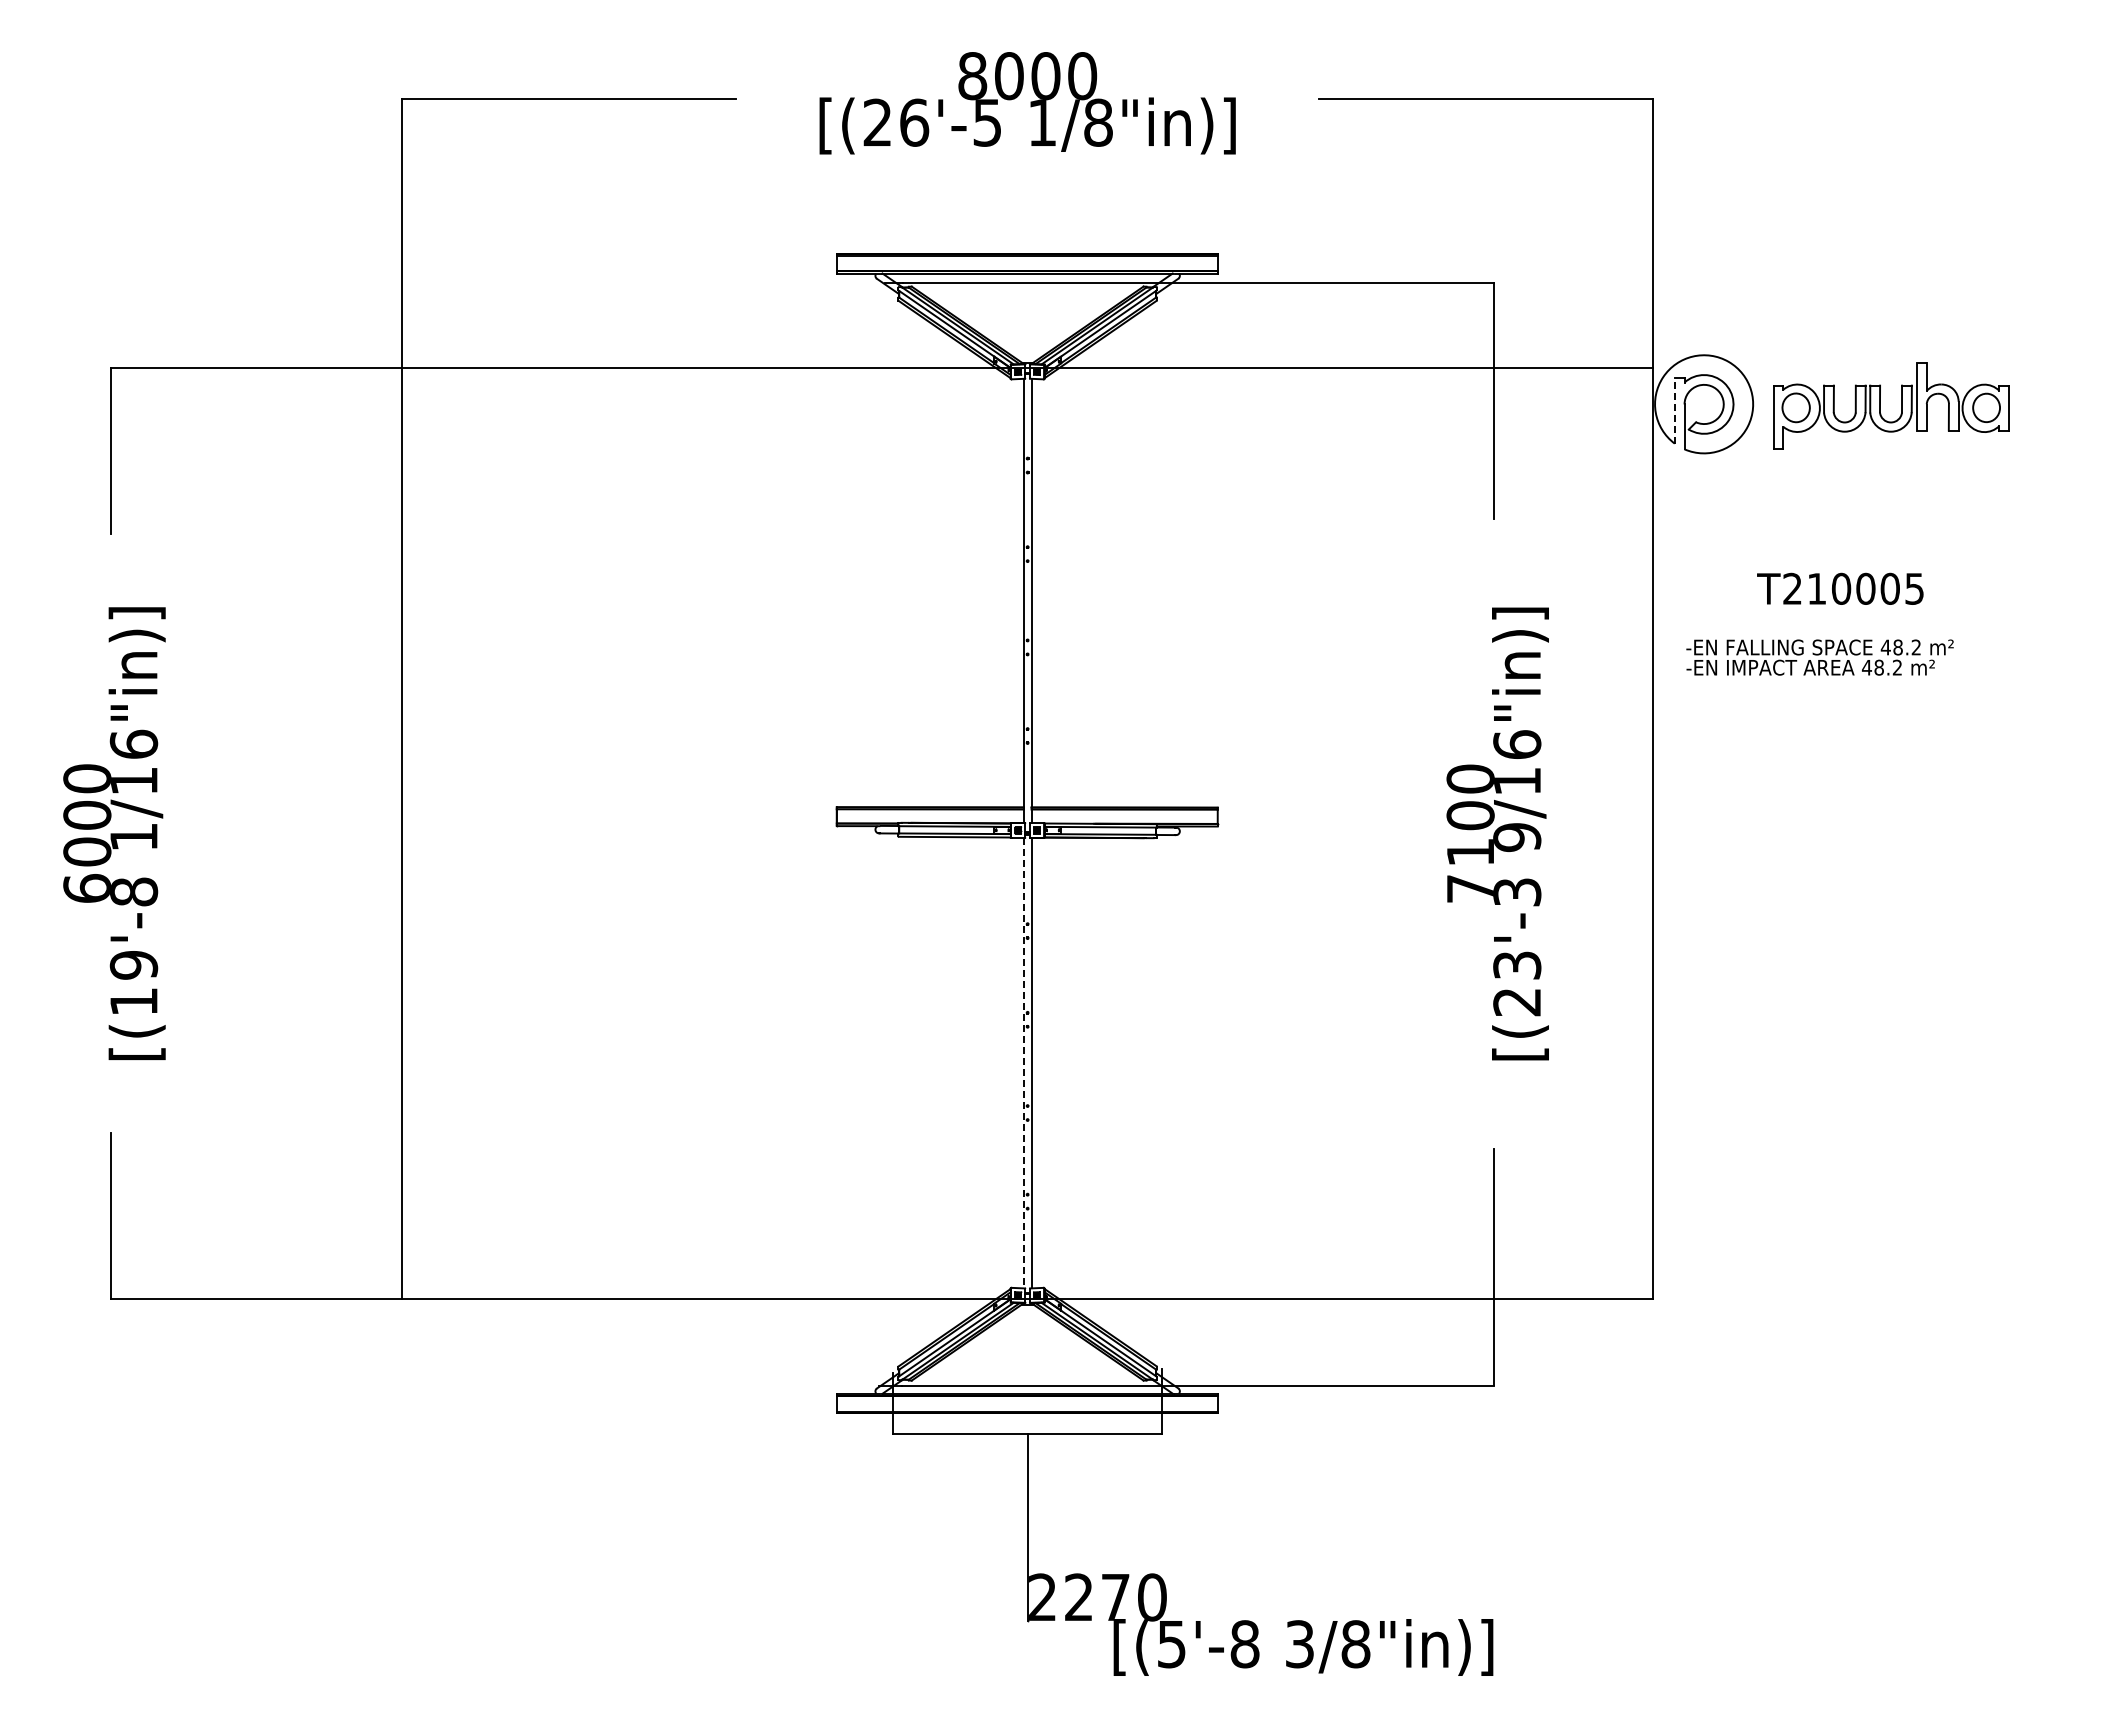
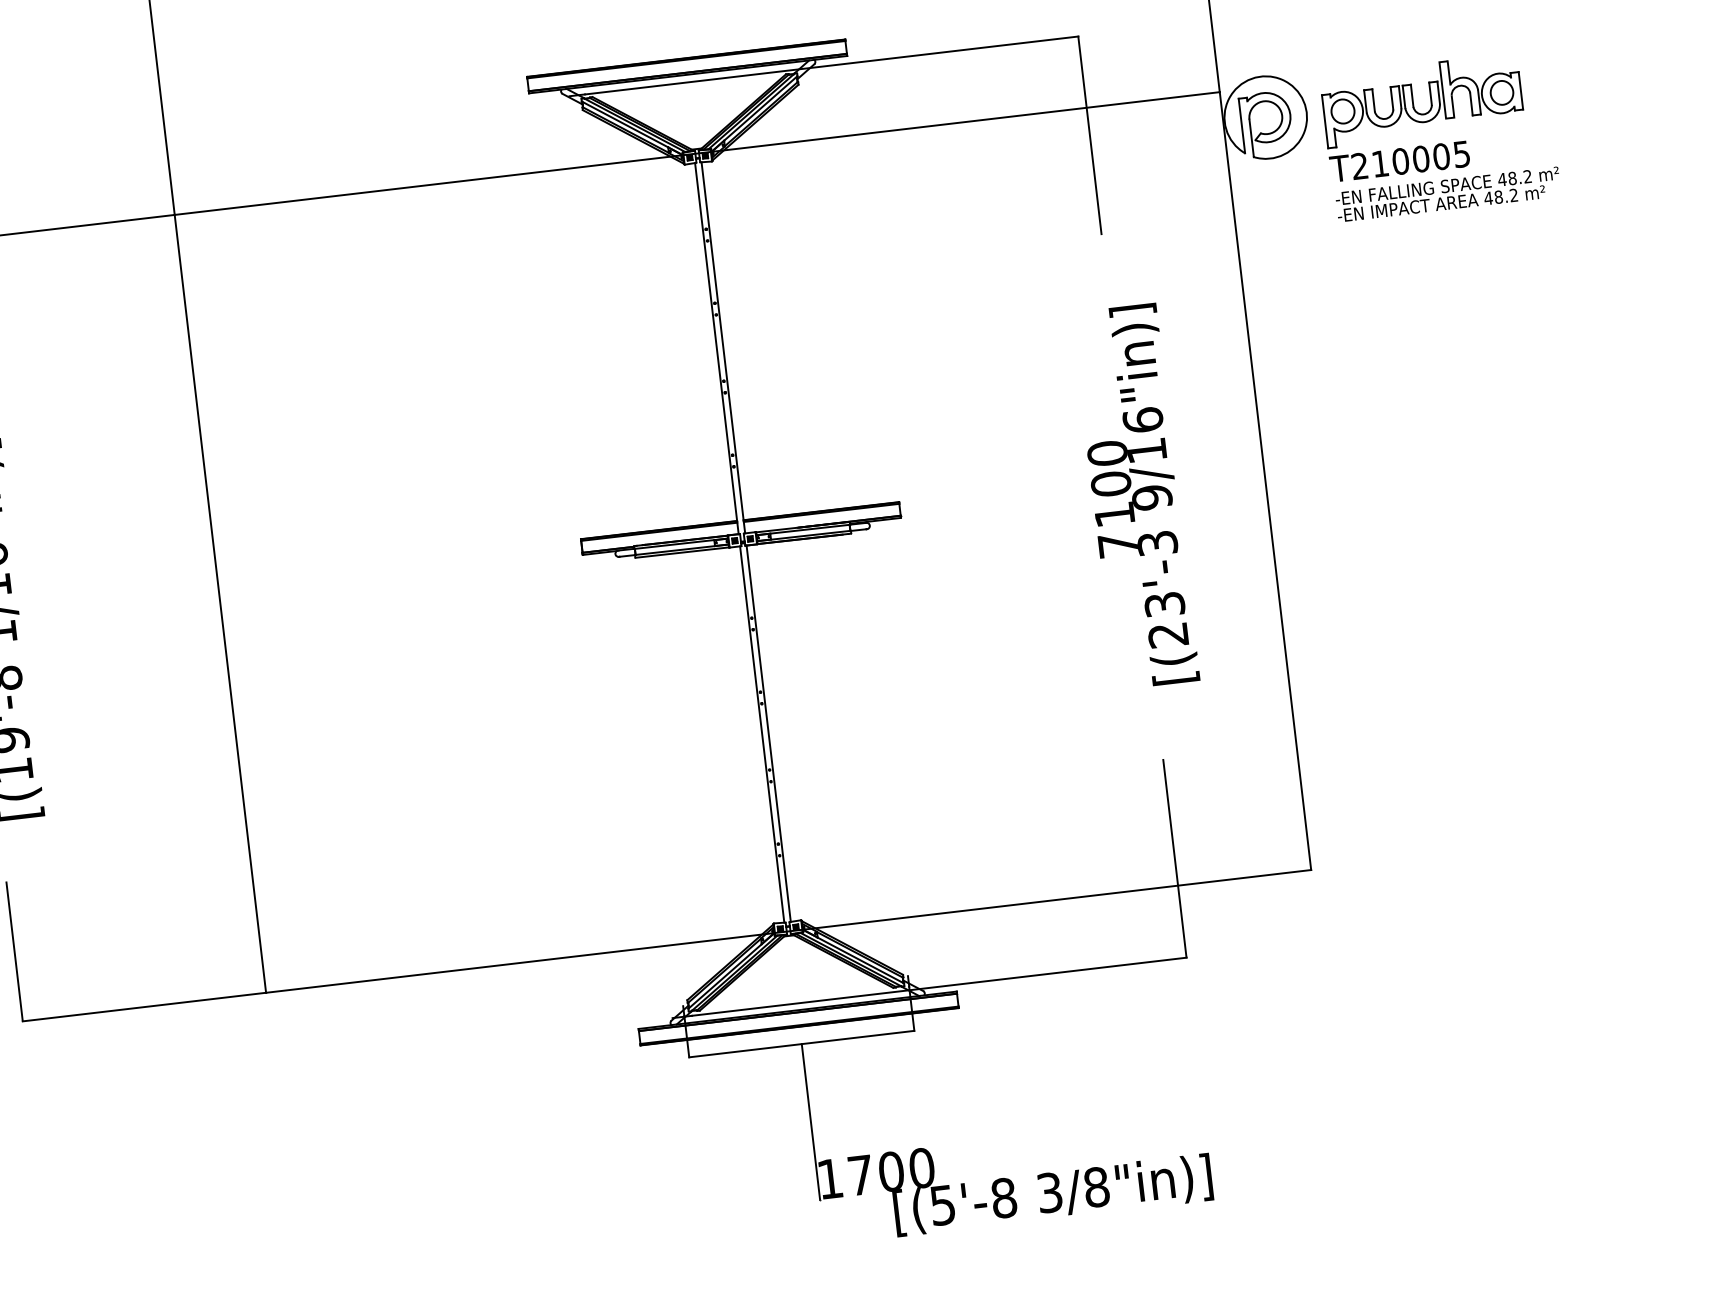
line: (1674, 410) -> (1241, 125), dashed -> solid
text: (1840, 588) -> (1399, 161), moved
text: (1819, 657) -> (1447, 194), moved
line: (1023, 1063) -> (762, 734), dashed -> solid
text: (1079, 1597) -> (861, 1175), 2270 -> 1700

